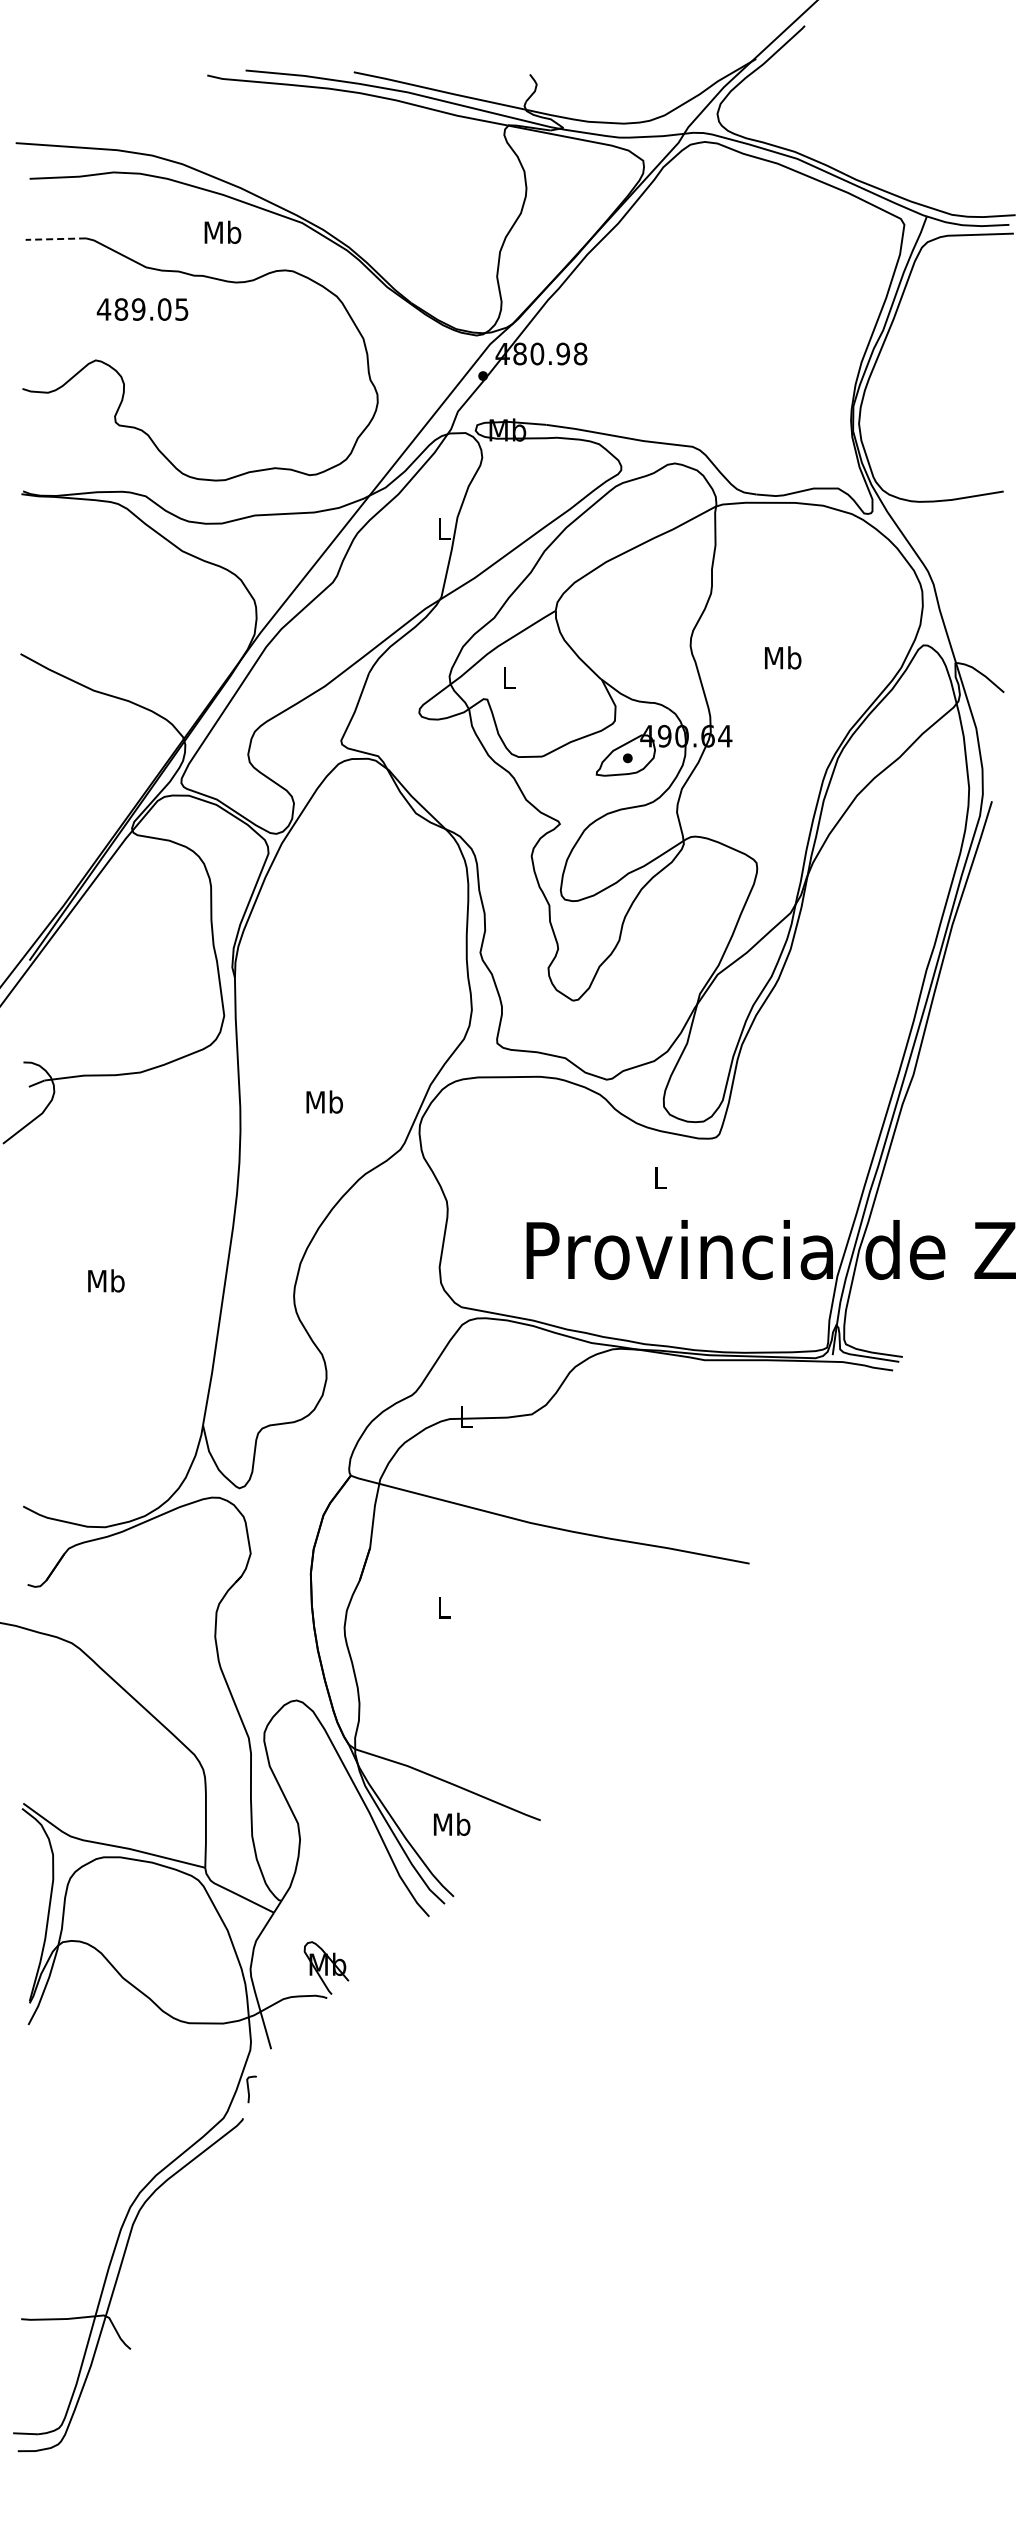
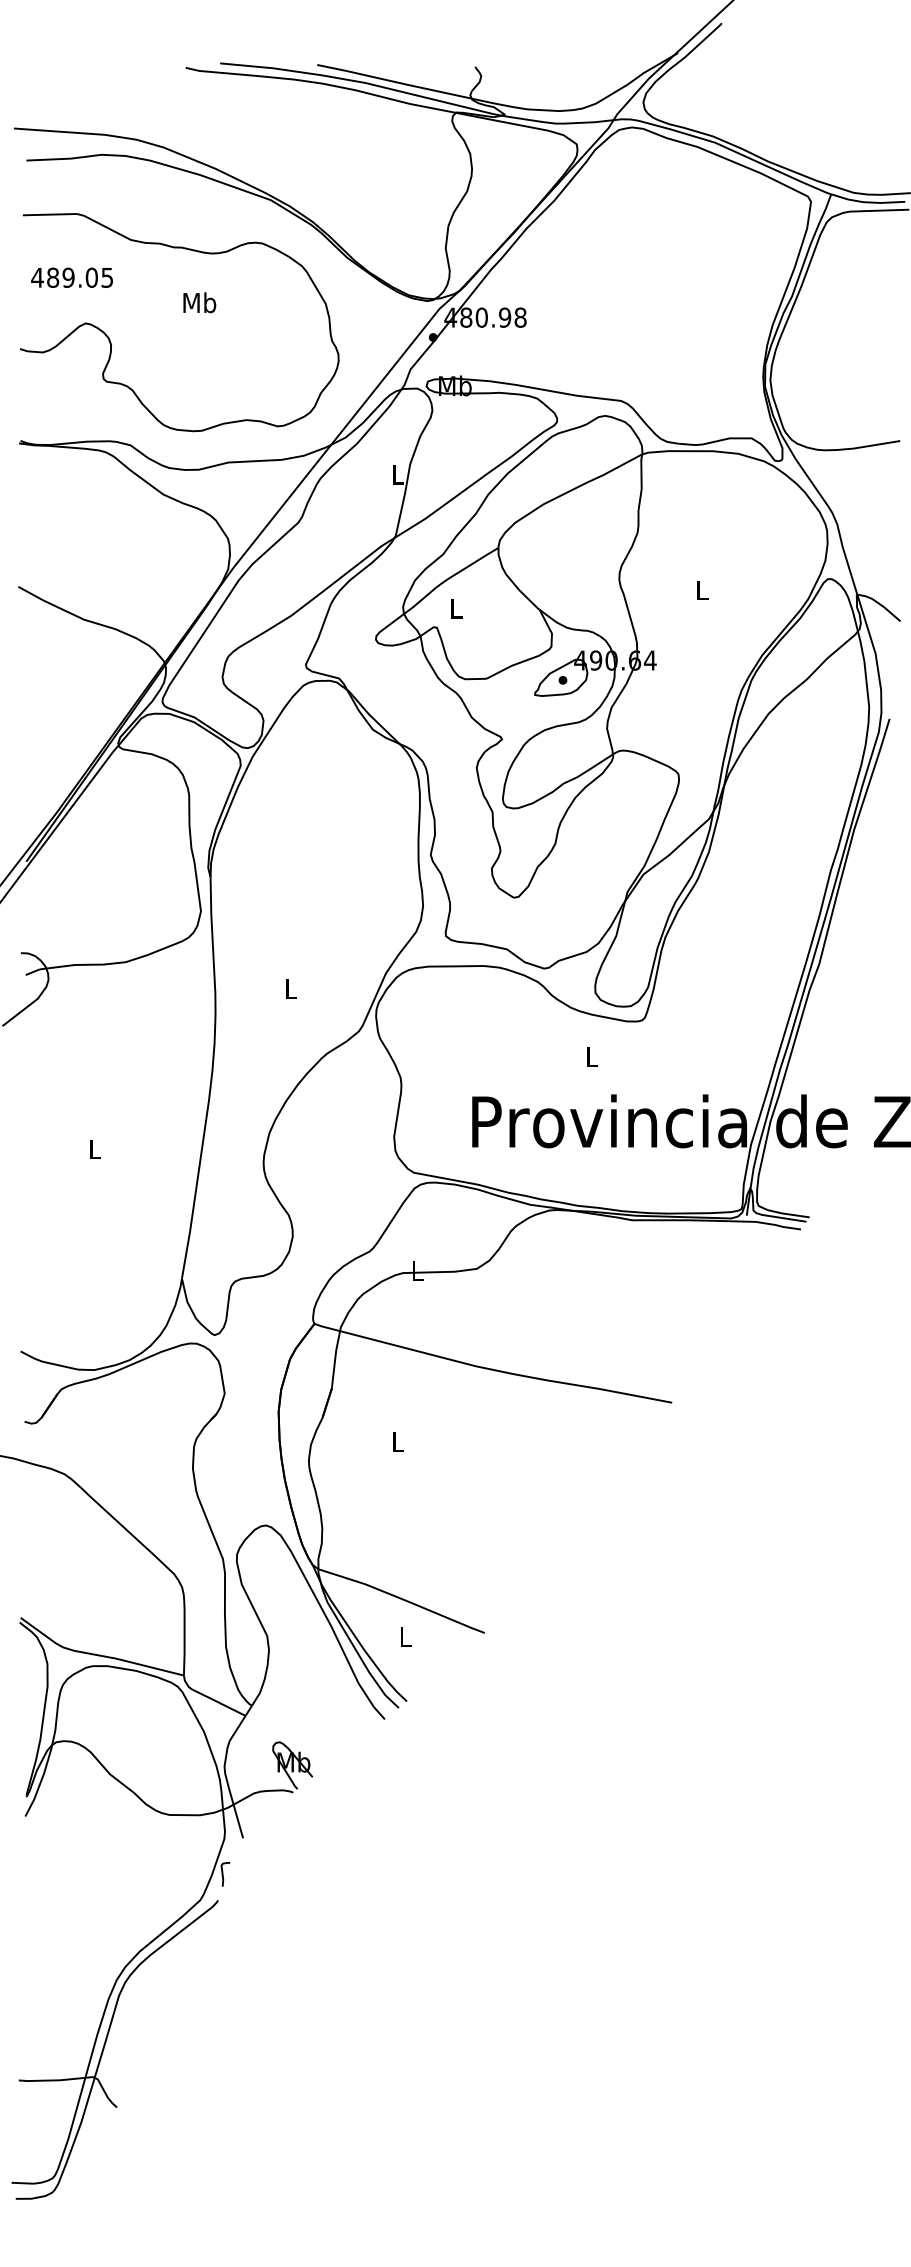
text: (222, 231) -> (199, 301), moved
line: (55, 239) -> (49, 214), dashed -> solid
text: (142, 309) -> (72, 277), moved
text: (783, 657) -> (702, 589), Mb -> L
text: (324, 1101) -> (290, 988), Mb -> L
text: (106, 1280) -> (95, 1148), Mb -> L
text: (451, 1823) -> (404, 1635), Mb -> L

